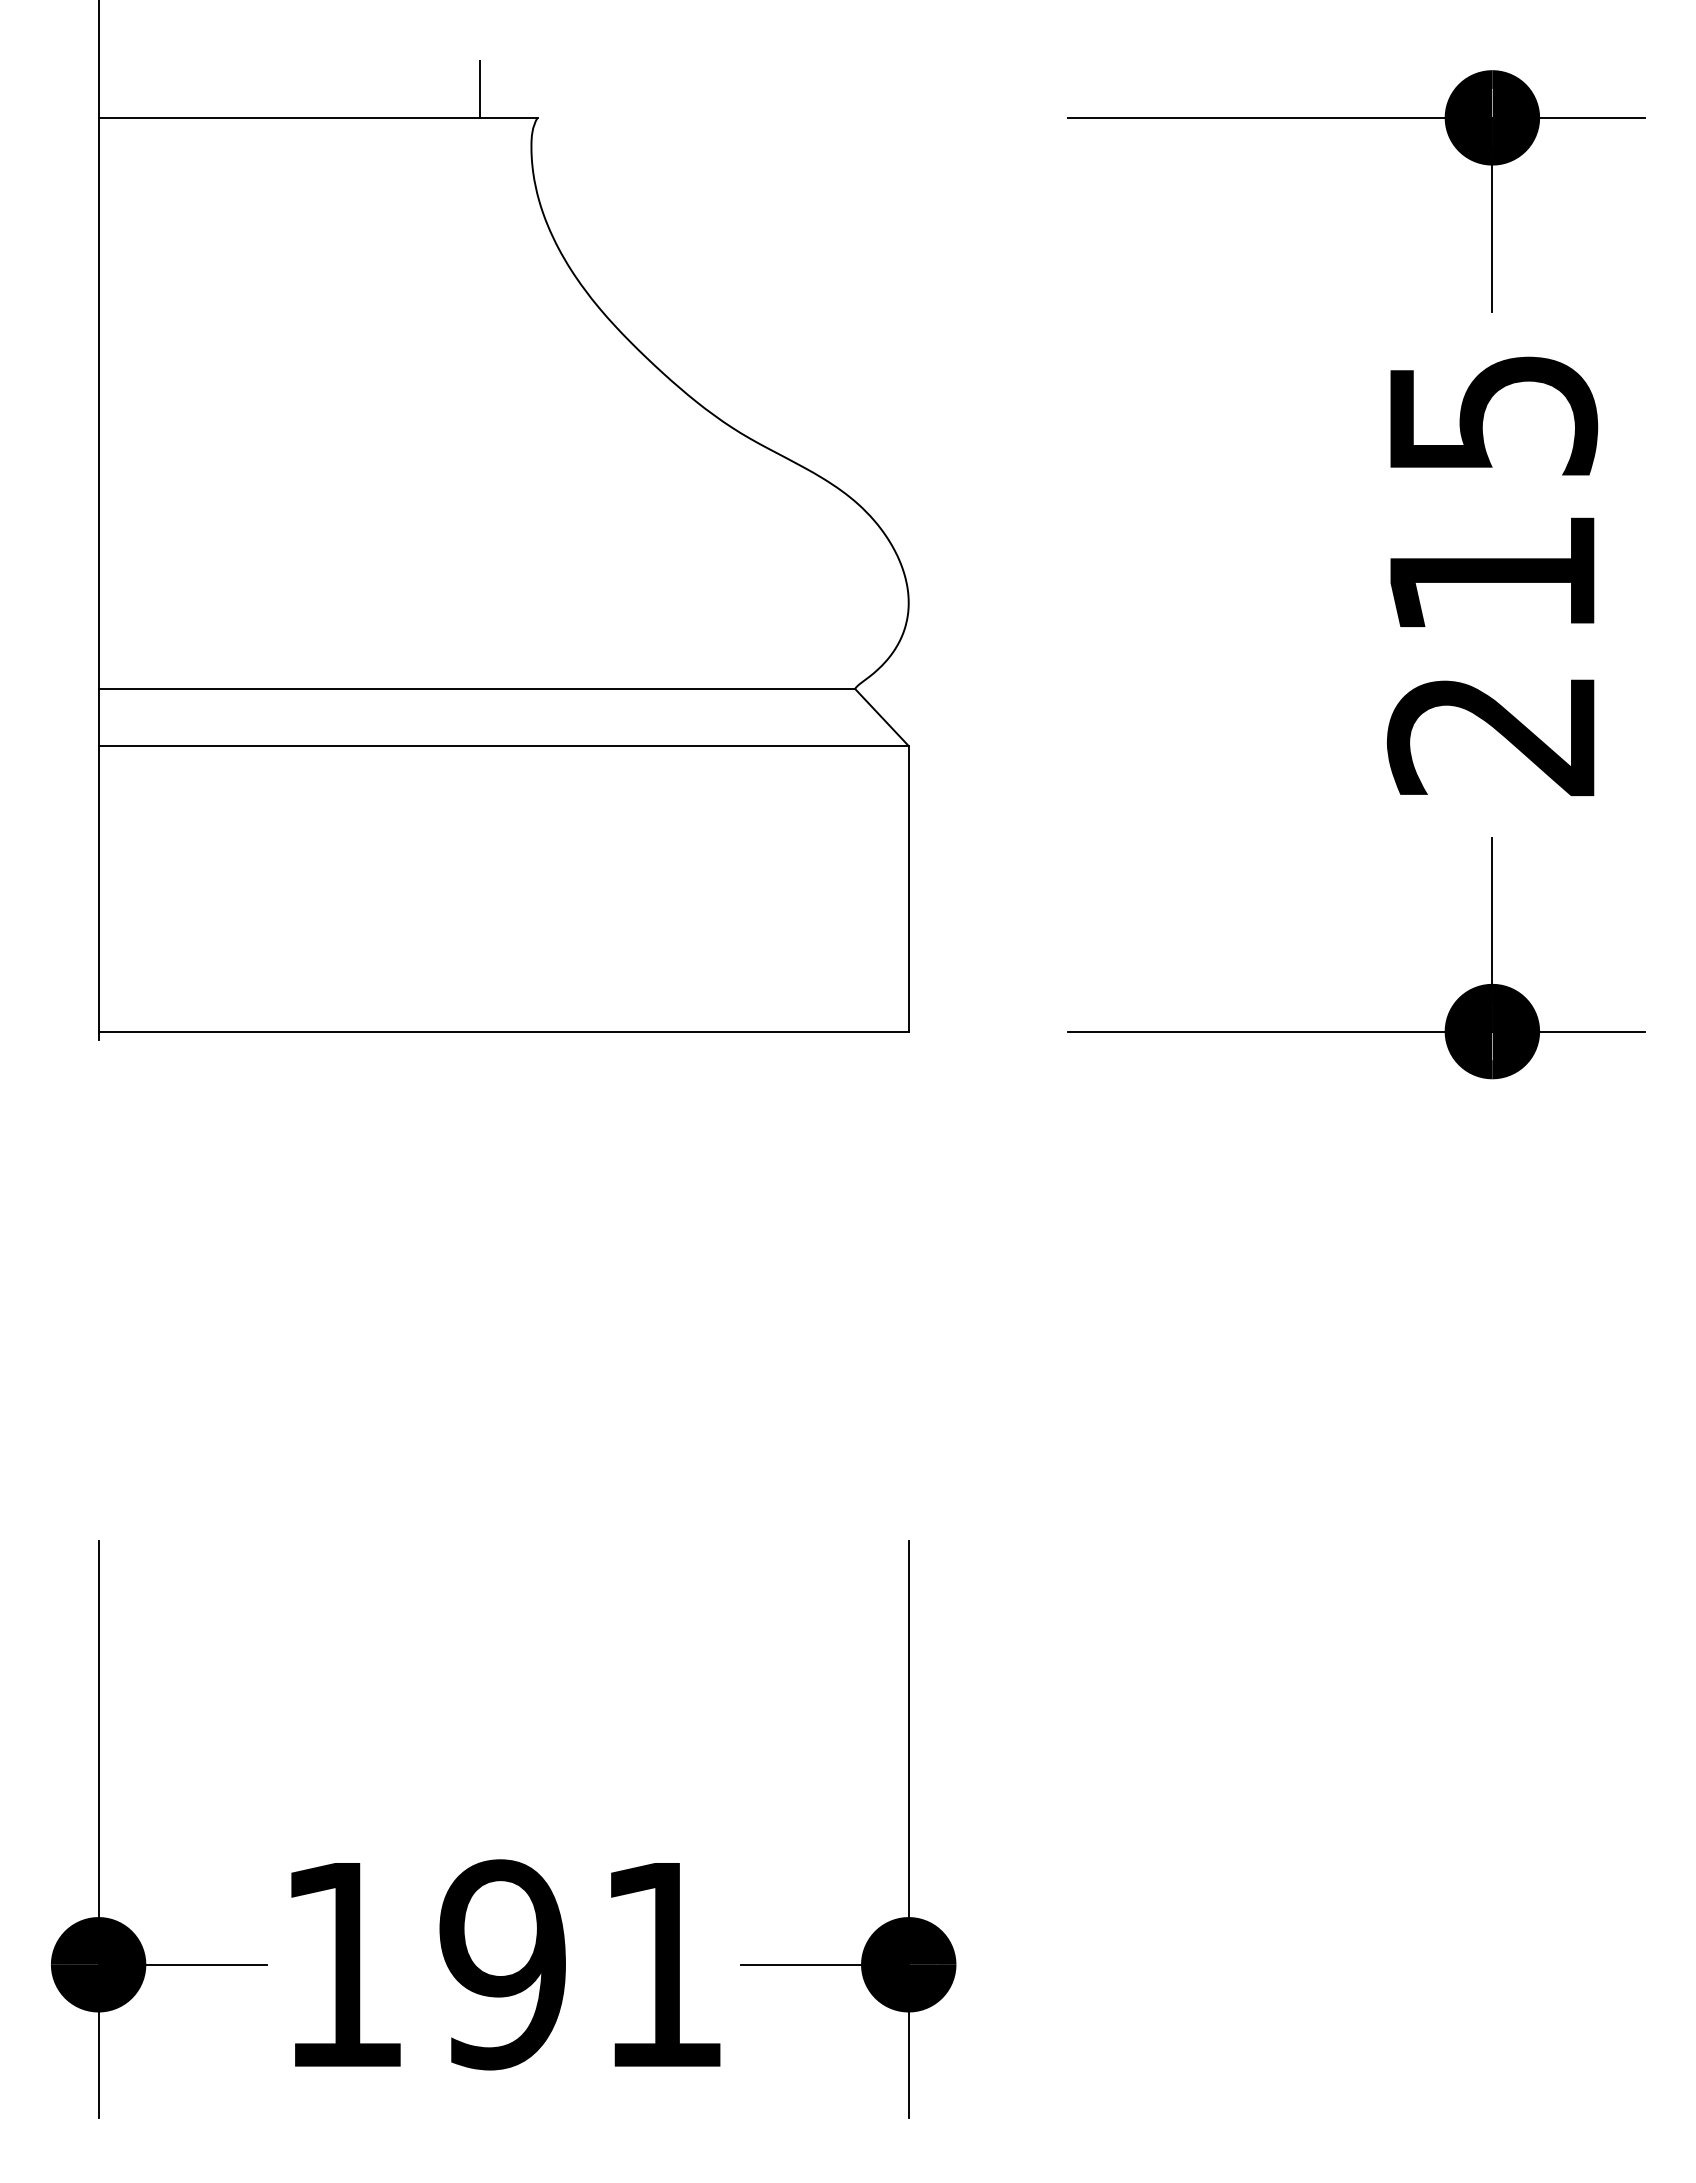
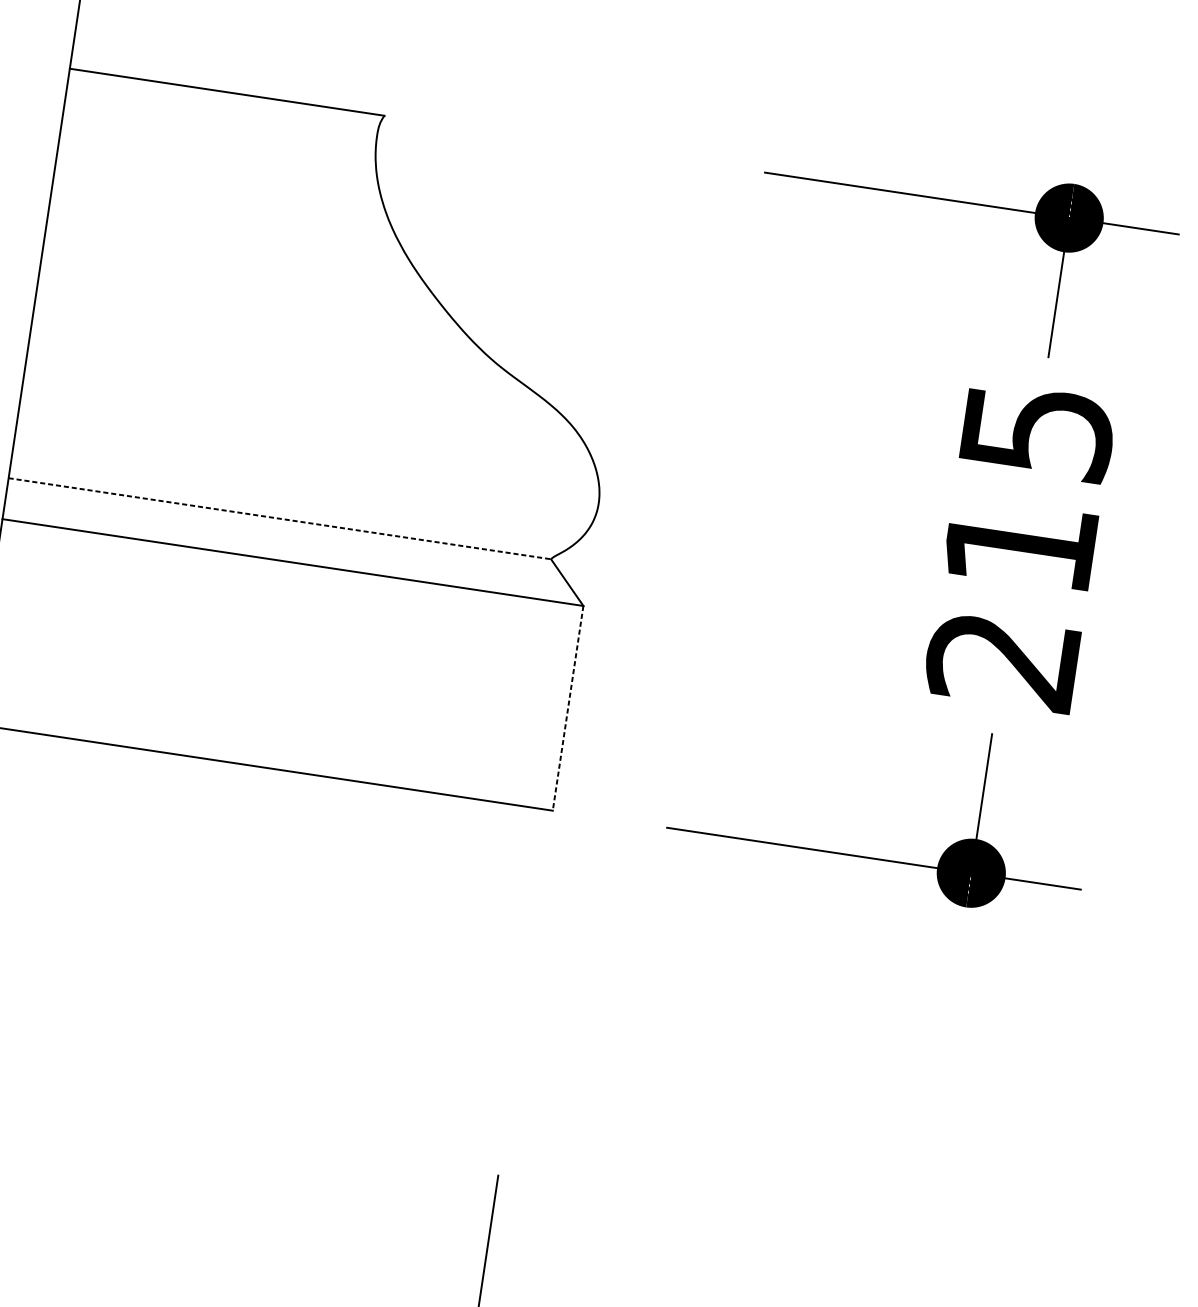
line: (480, 88) -> (346, 88), removed
line: (477, 688) -> (280, 518), solid -> dashed
line: (908, 888) -> (567, 708), solid -> dashed

